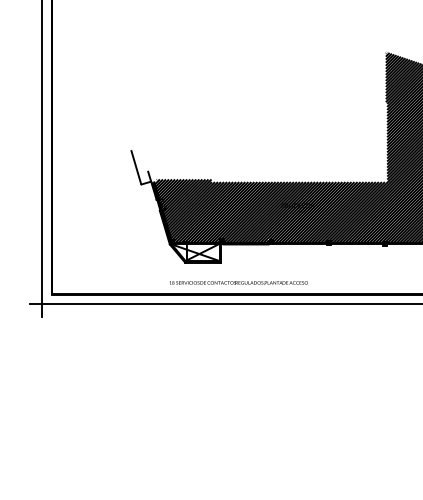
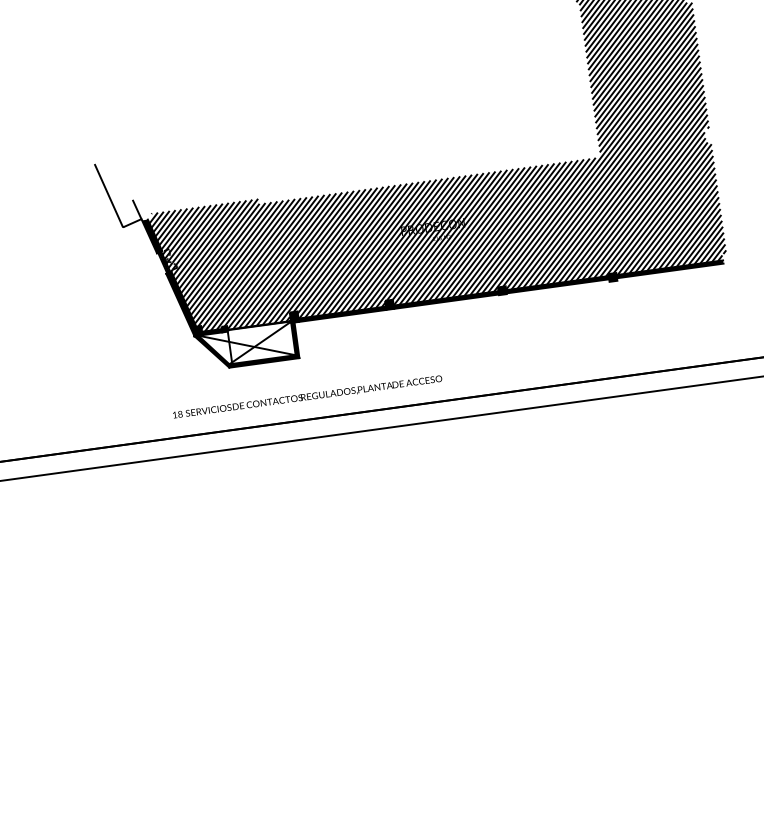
text: (238, 282) -> (306, 396), moved

